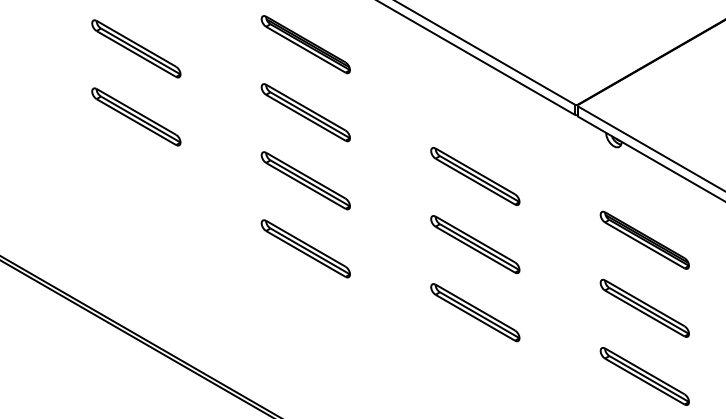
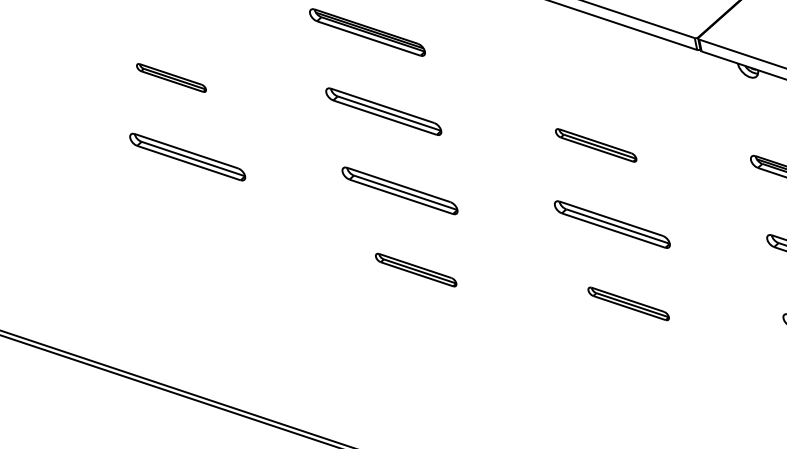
part: (136, 48) -> (171, 77), size x0.6
part: (475, 176) -> (596, 145), size x0.7
part: (305, 248) -> (415, 269), size x0.7
part: (475, 312) -> (628, 303), size x0.7

